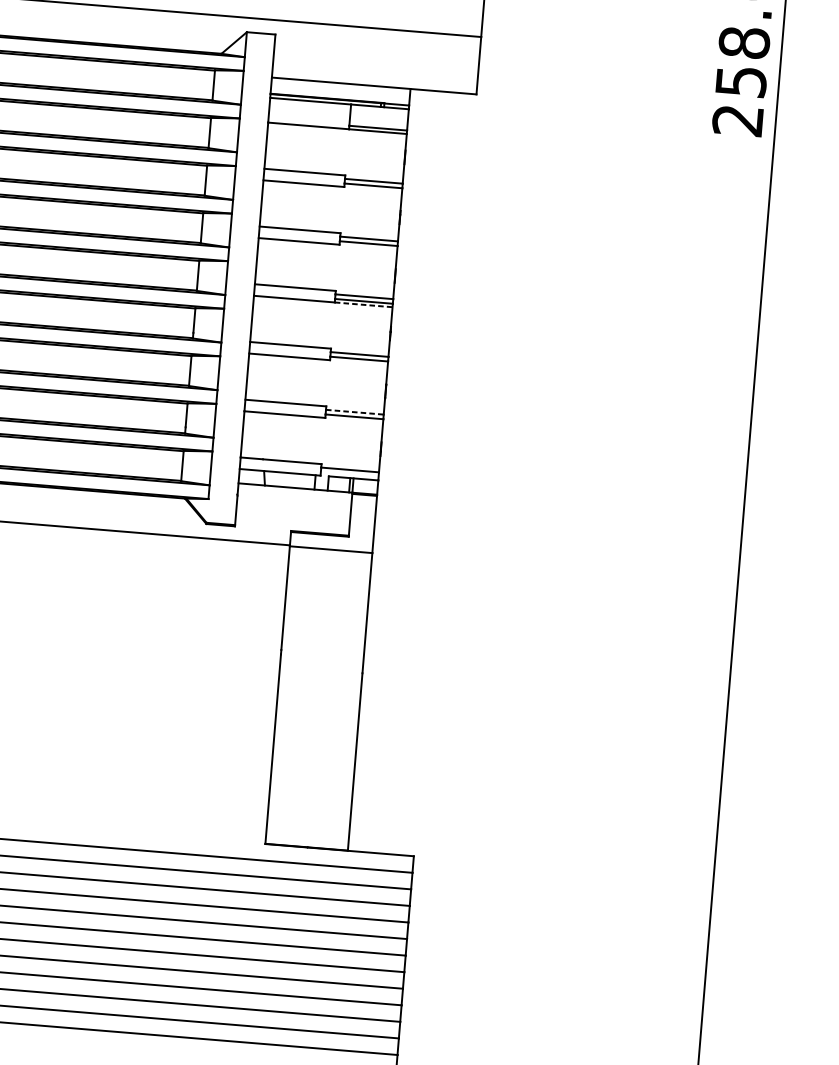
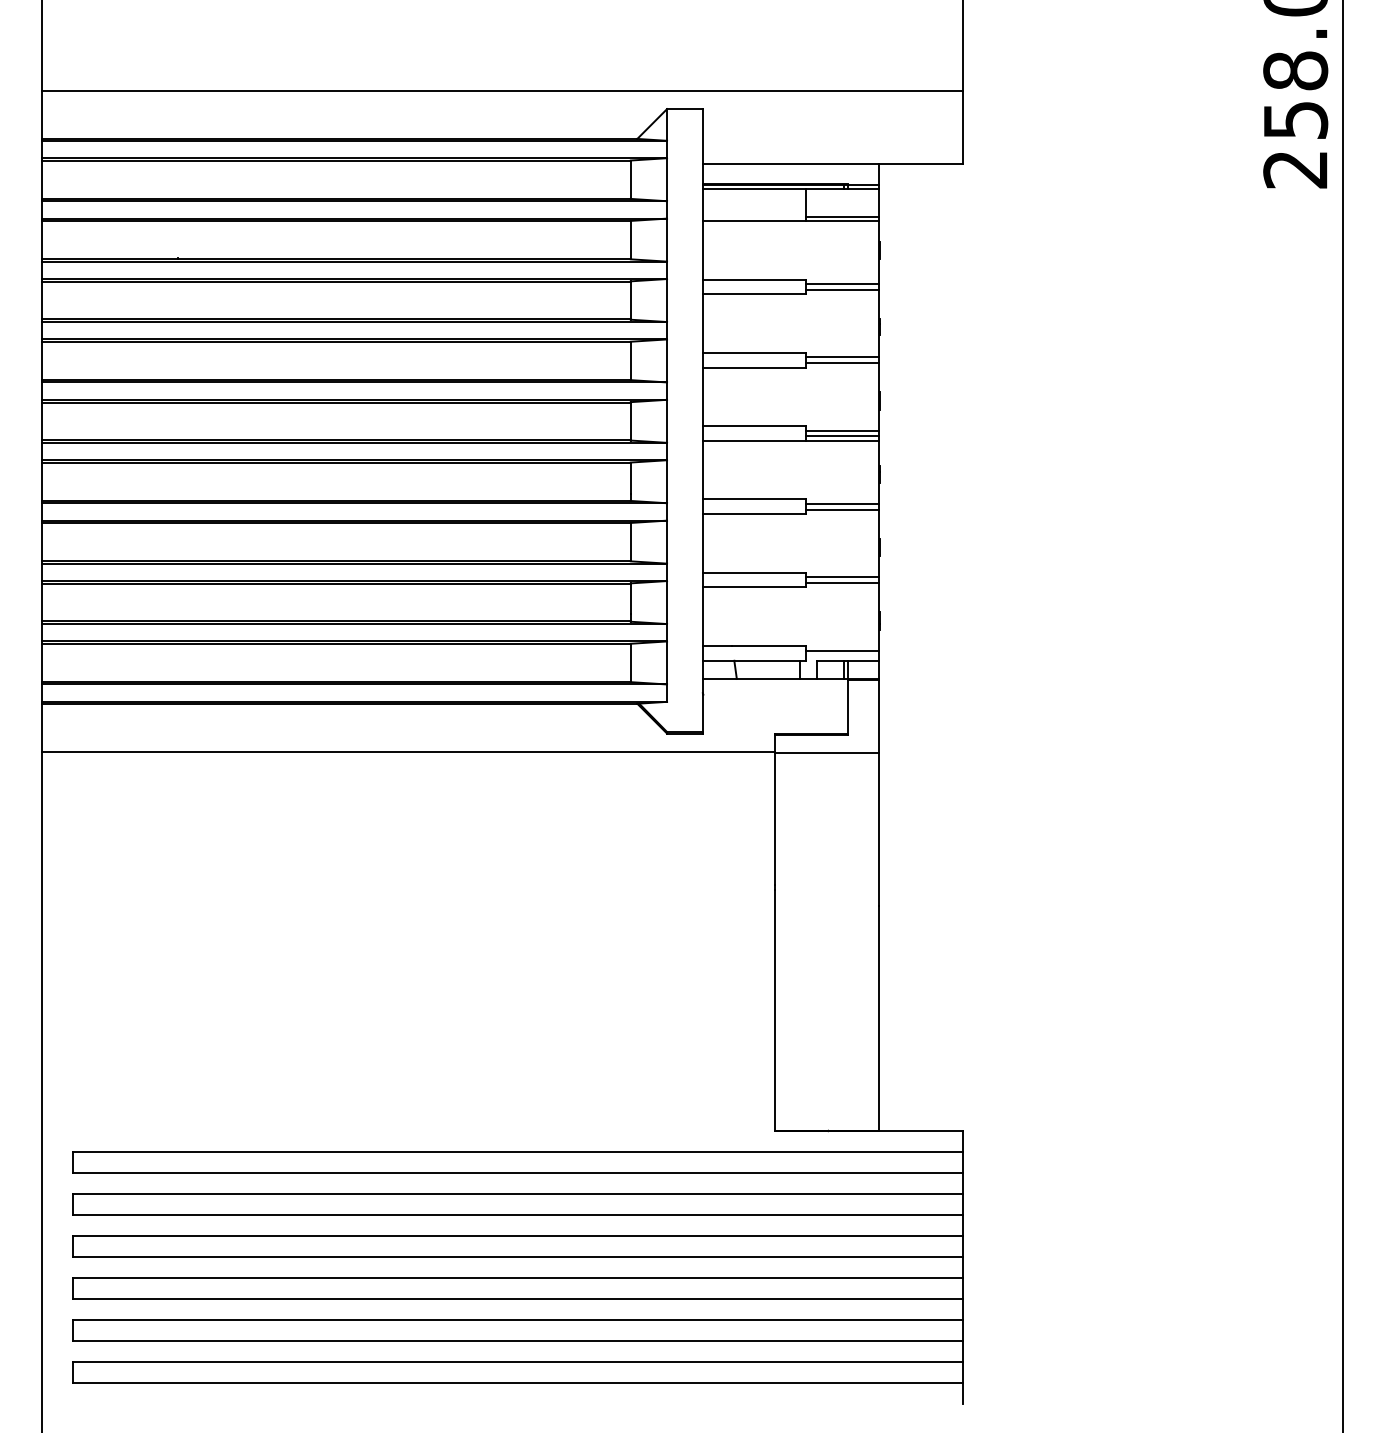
line: (363, 304) -> (842, 440), dashed -> solid
line: (354, 412) -> (842, 577), dashed -> solid

